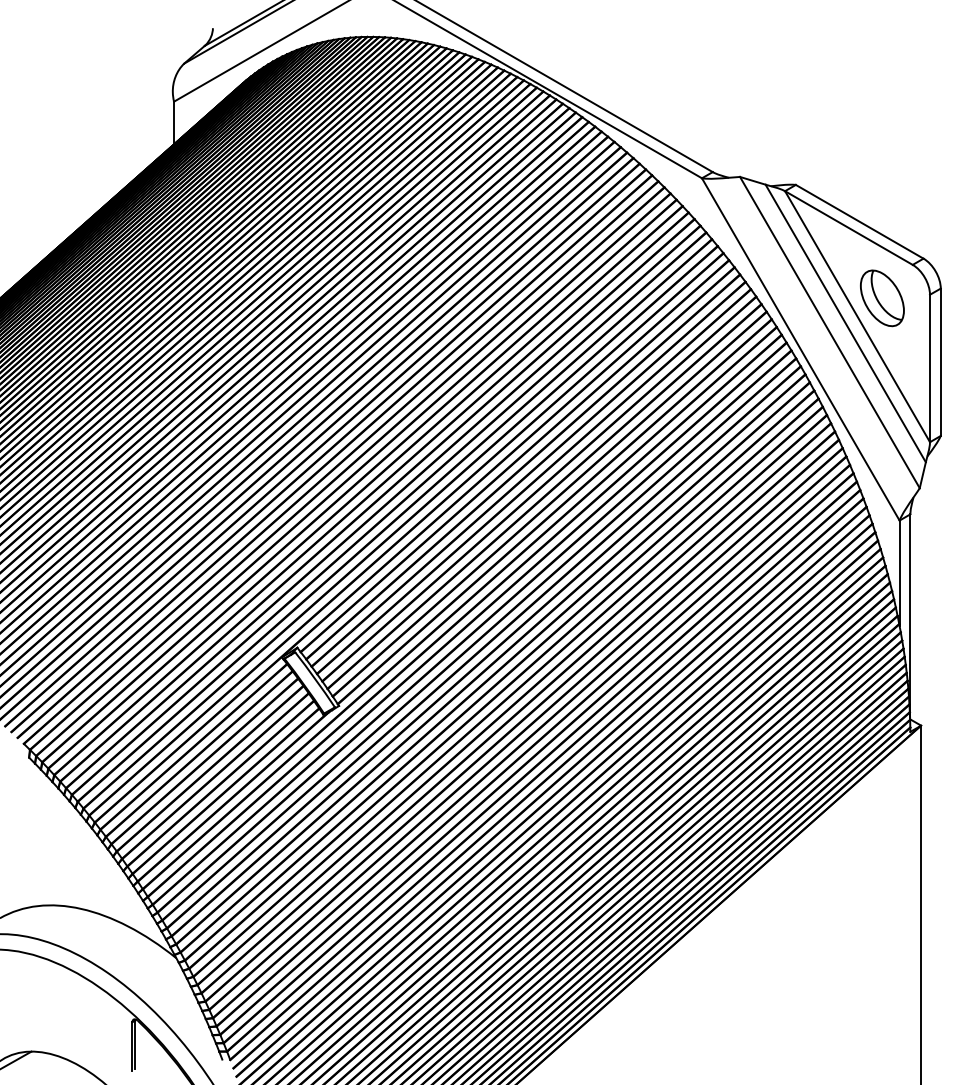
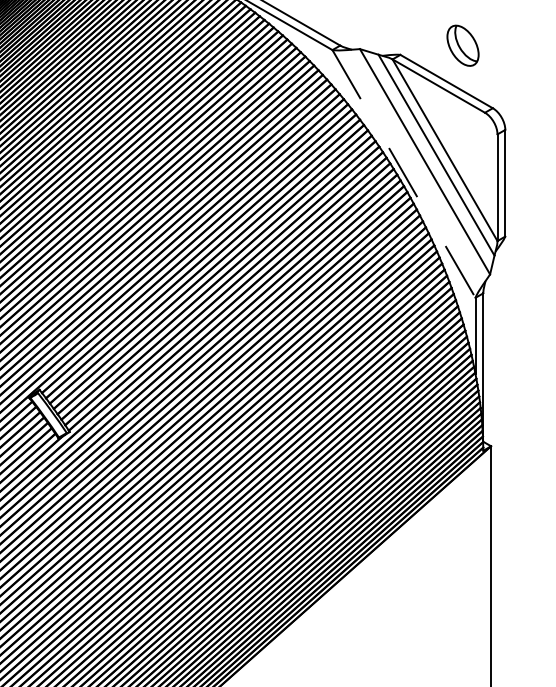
part: (882, 298) -> (463, 45), moved
line: (800, 349) -> (403, 174), solid -> dashed

